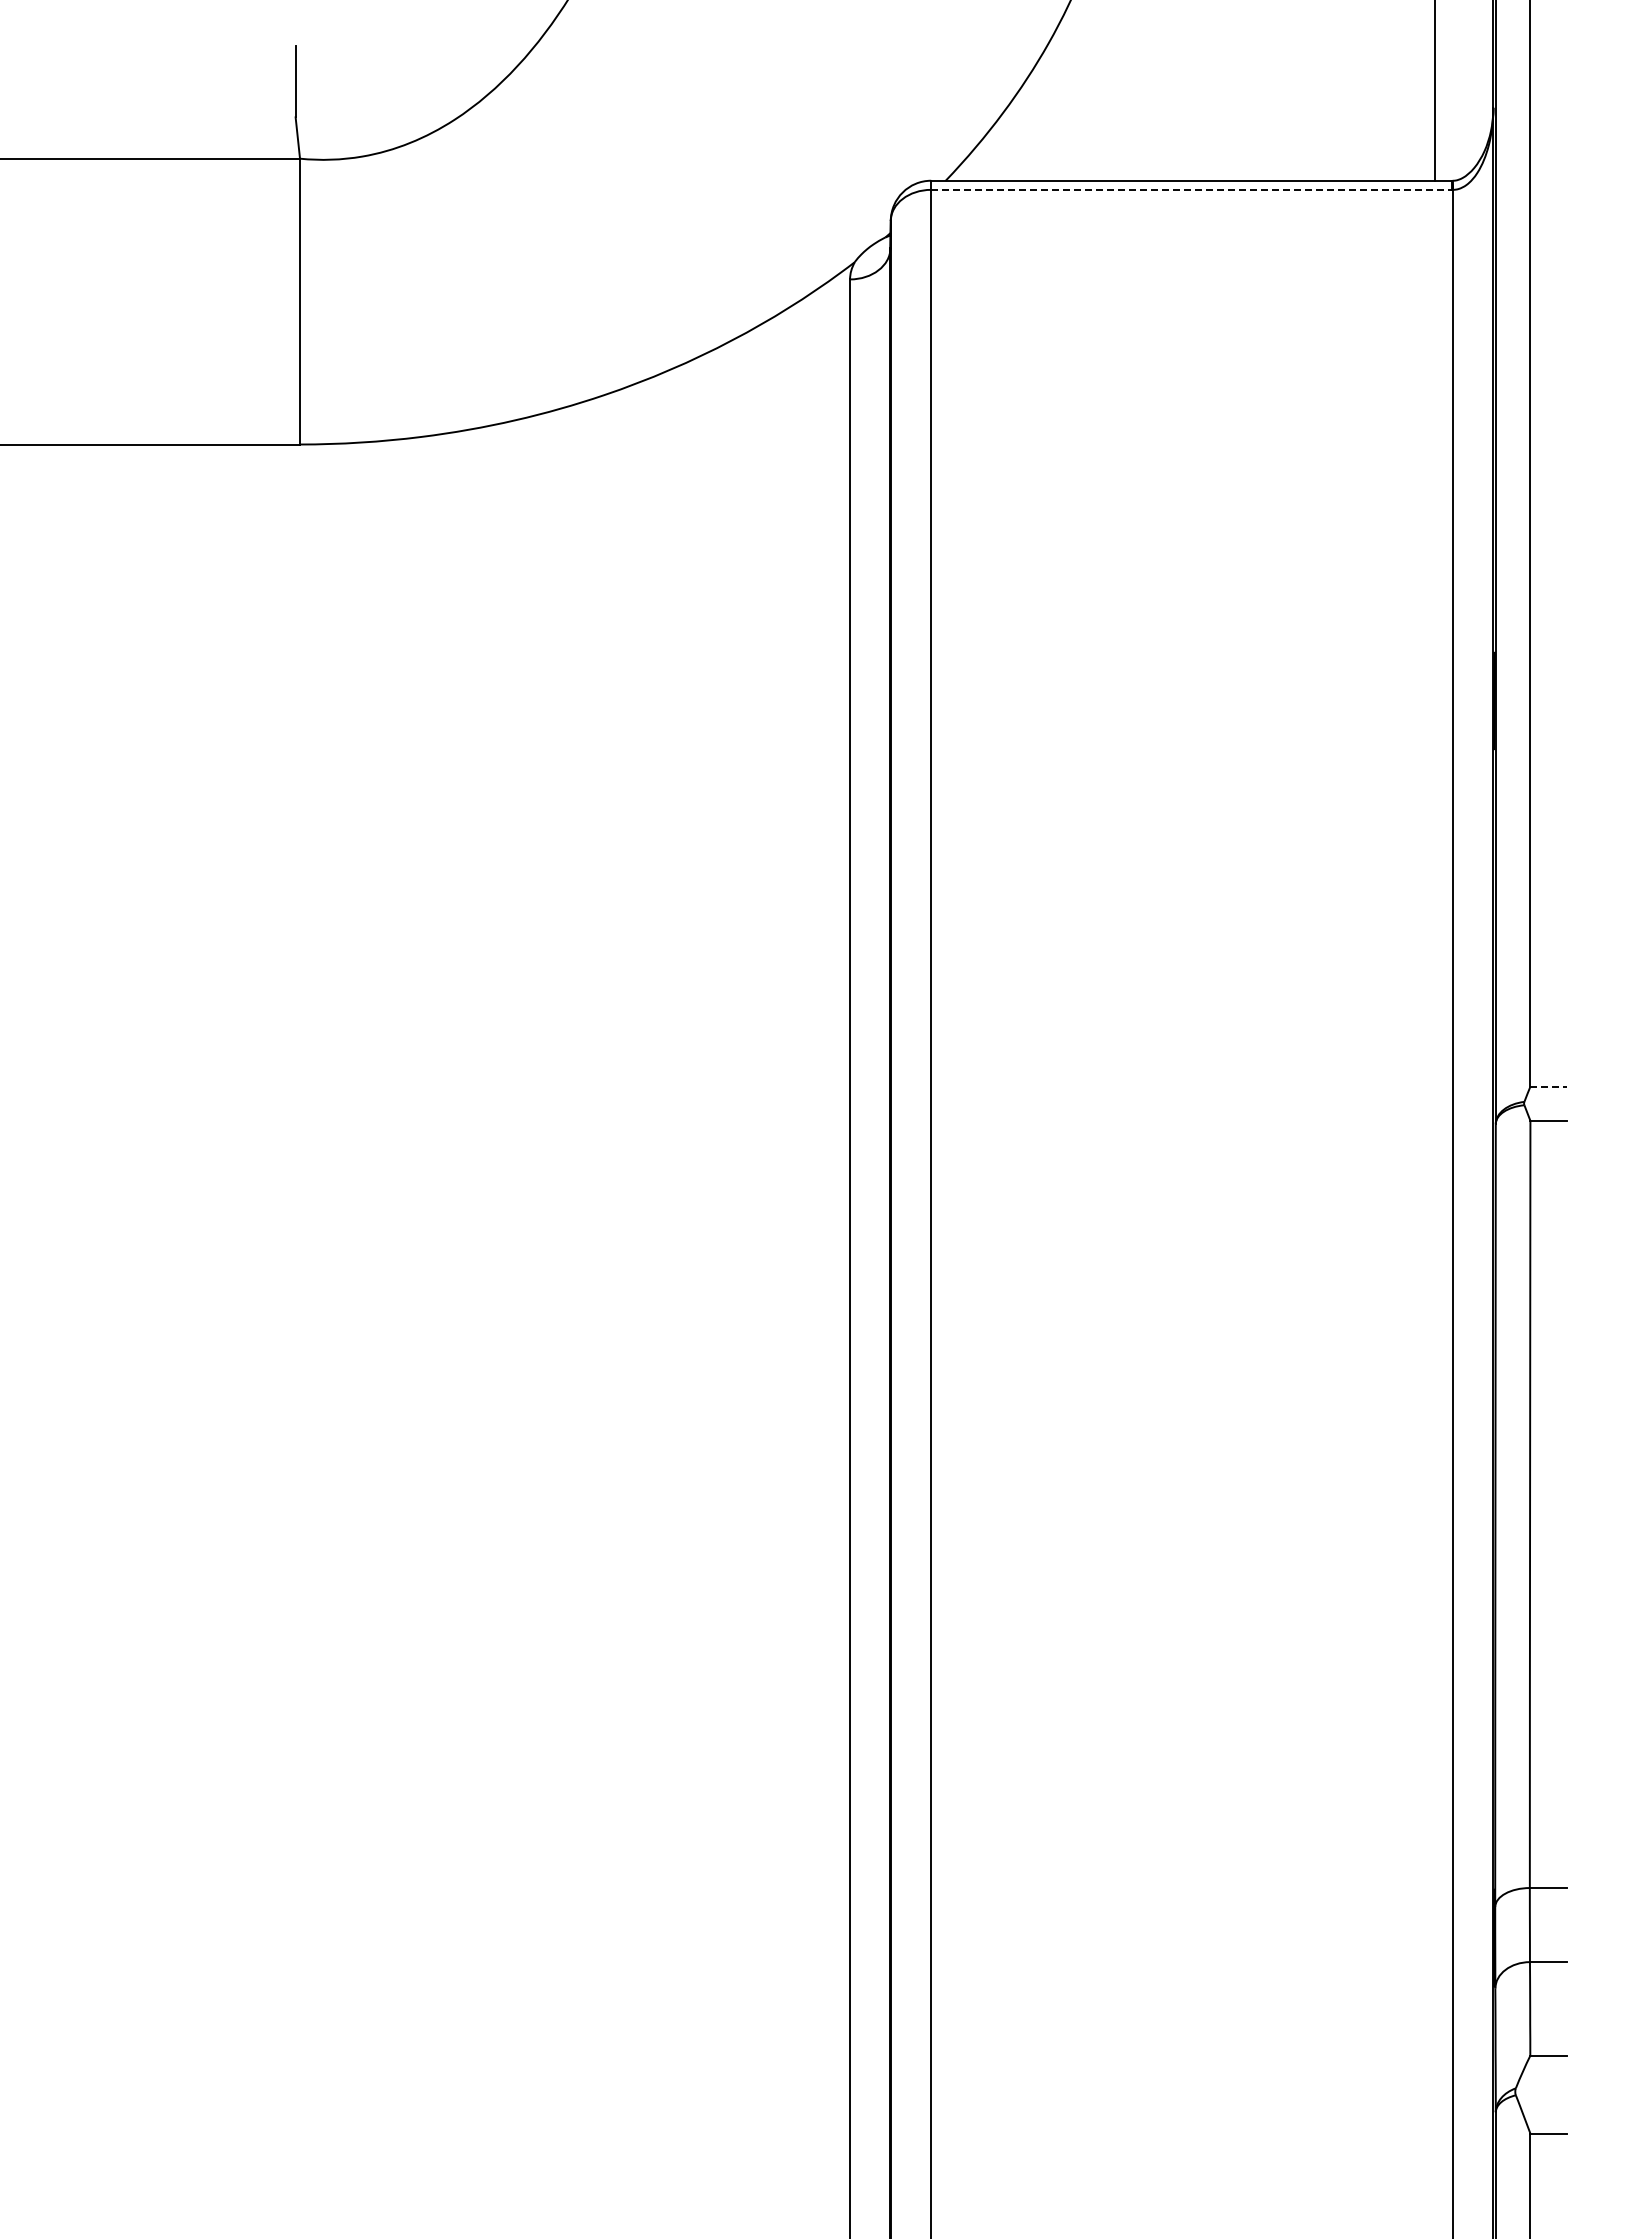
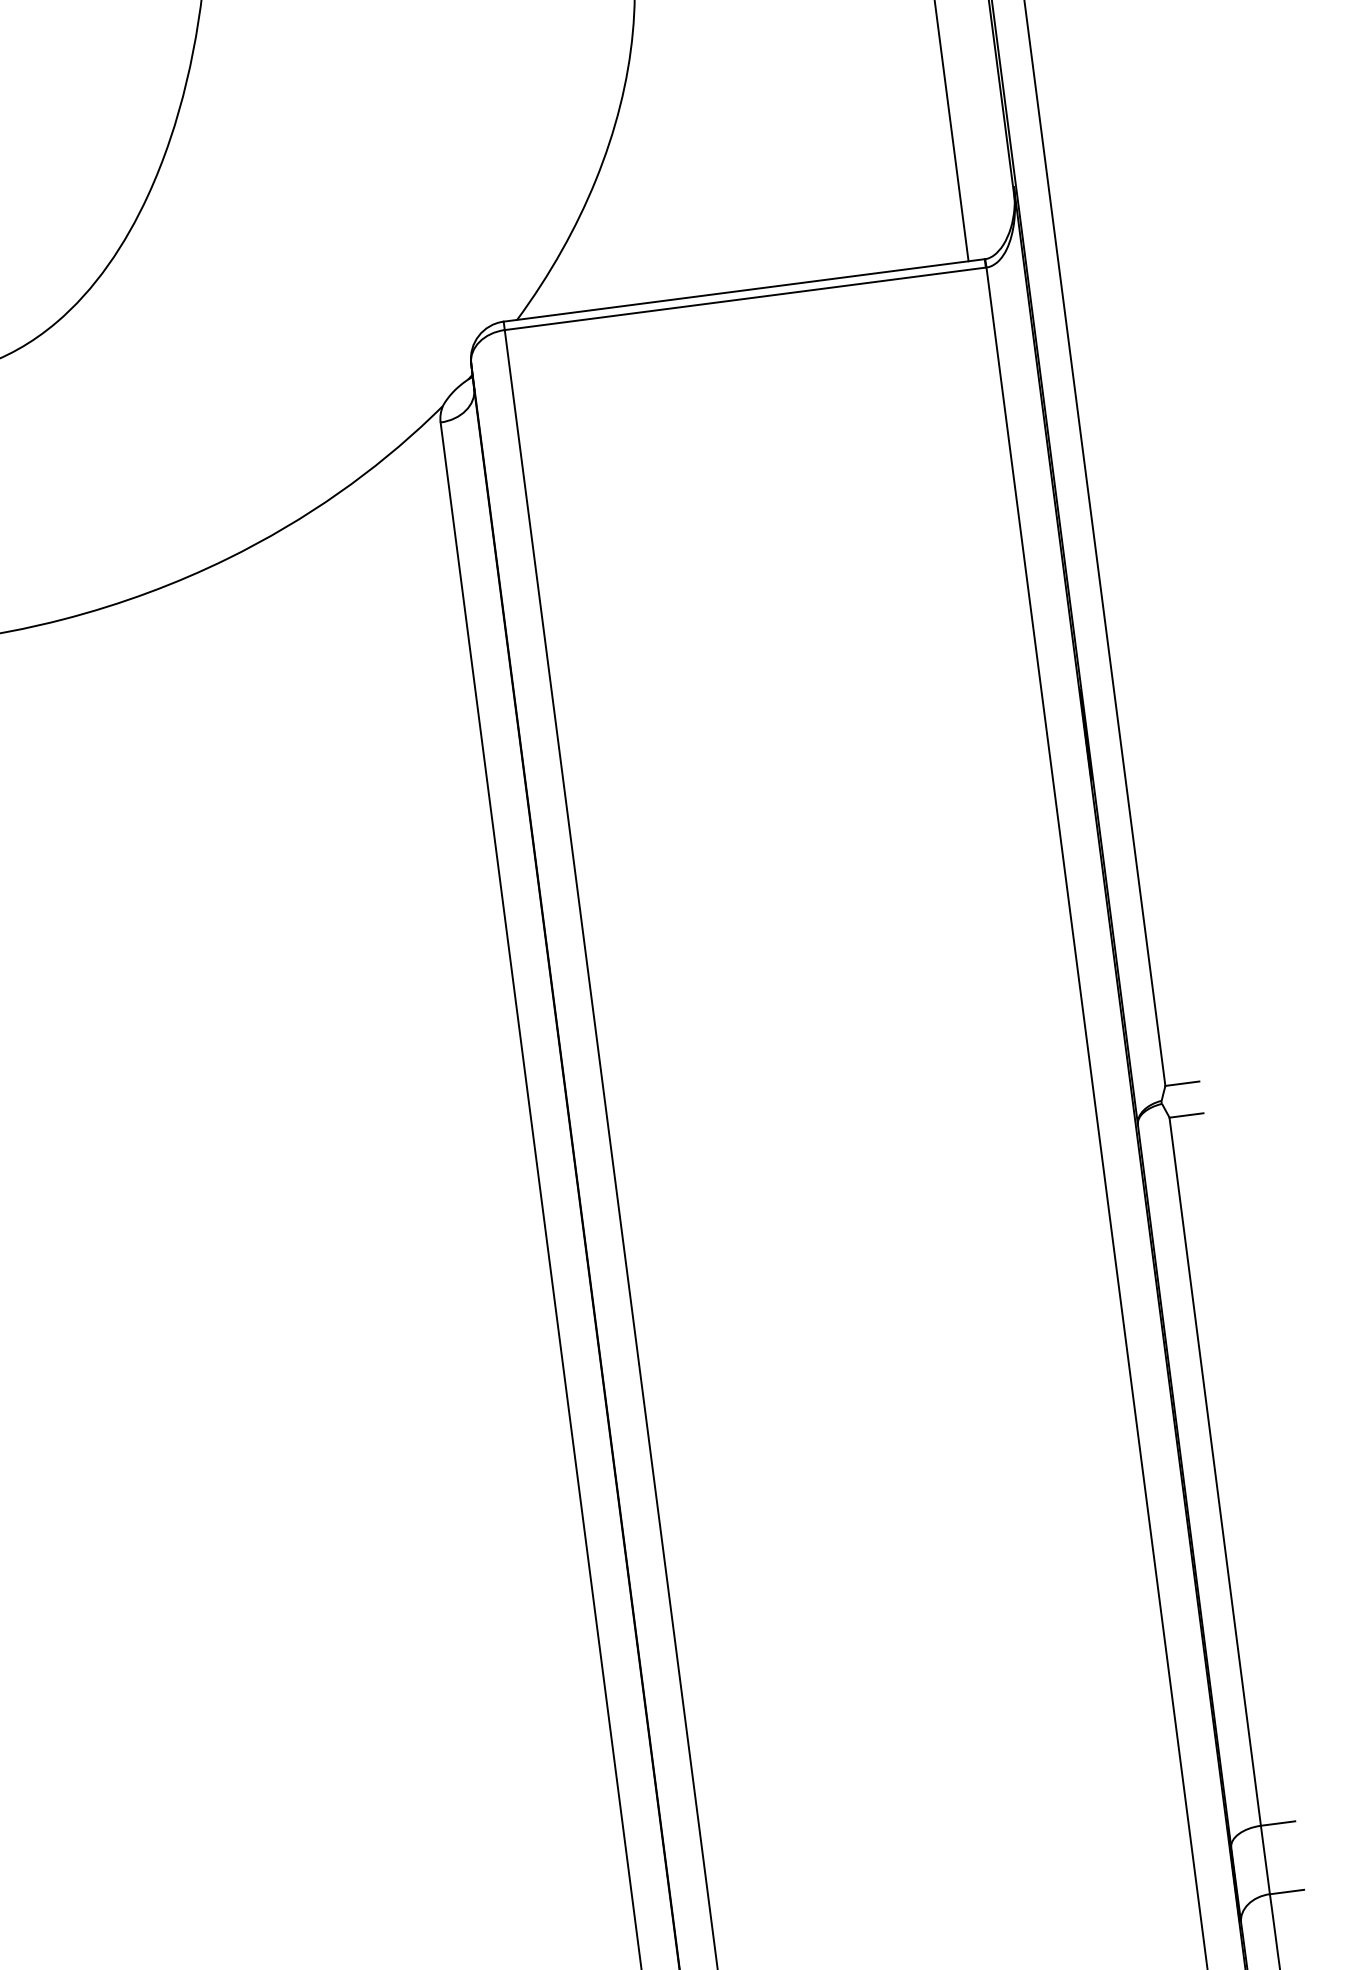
line: (1191, 189) -> (744, 298), dashed -> solid
line: (1549, 1086) -> (1182, 1083), dashed -> solid

